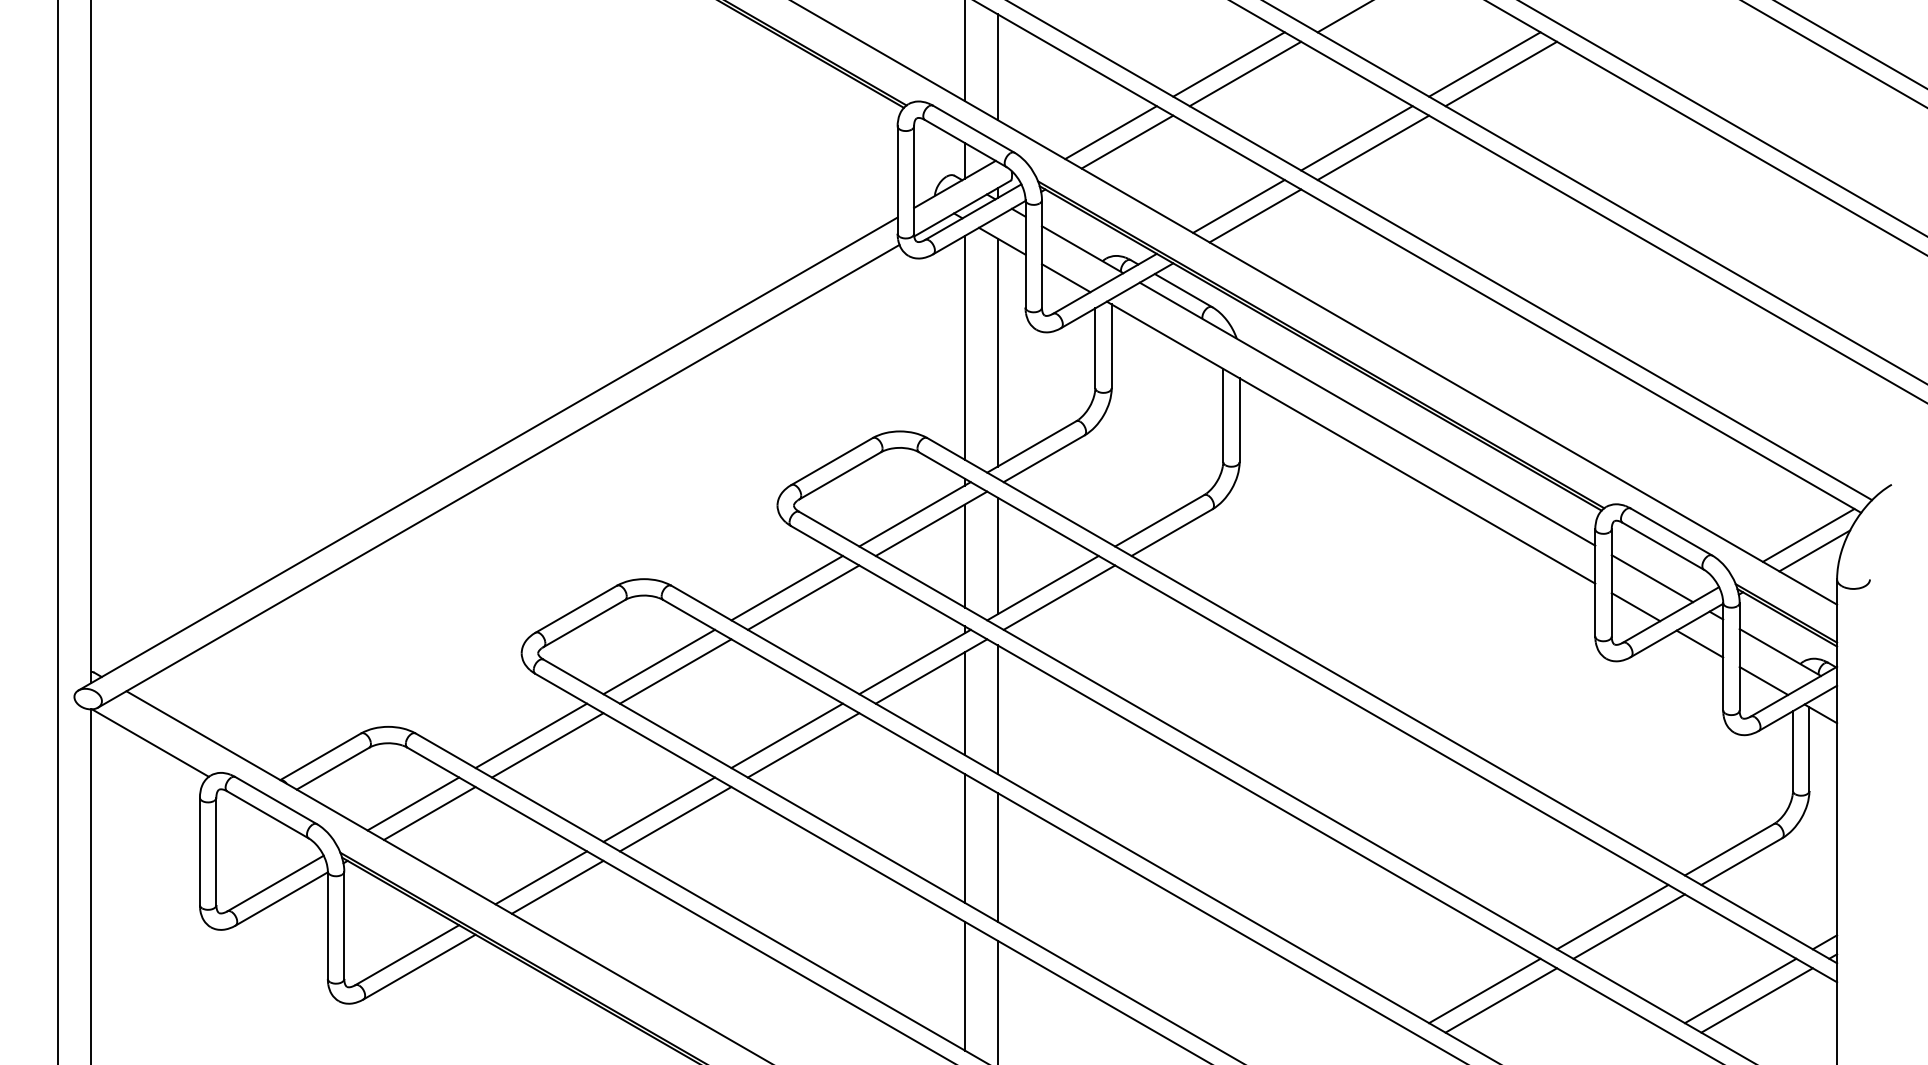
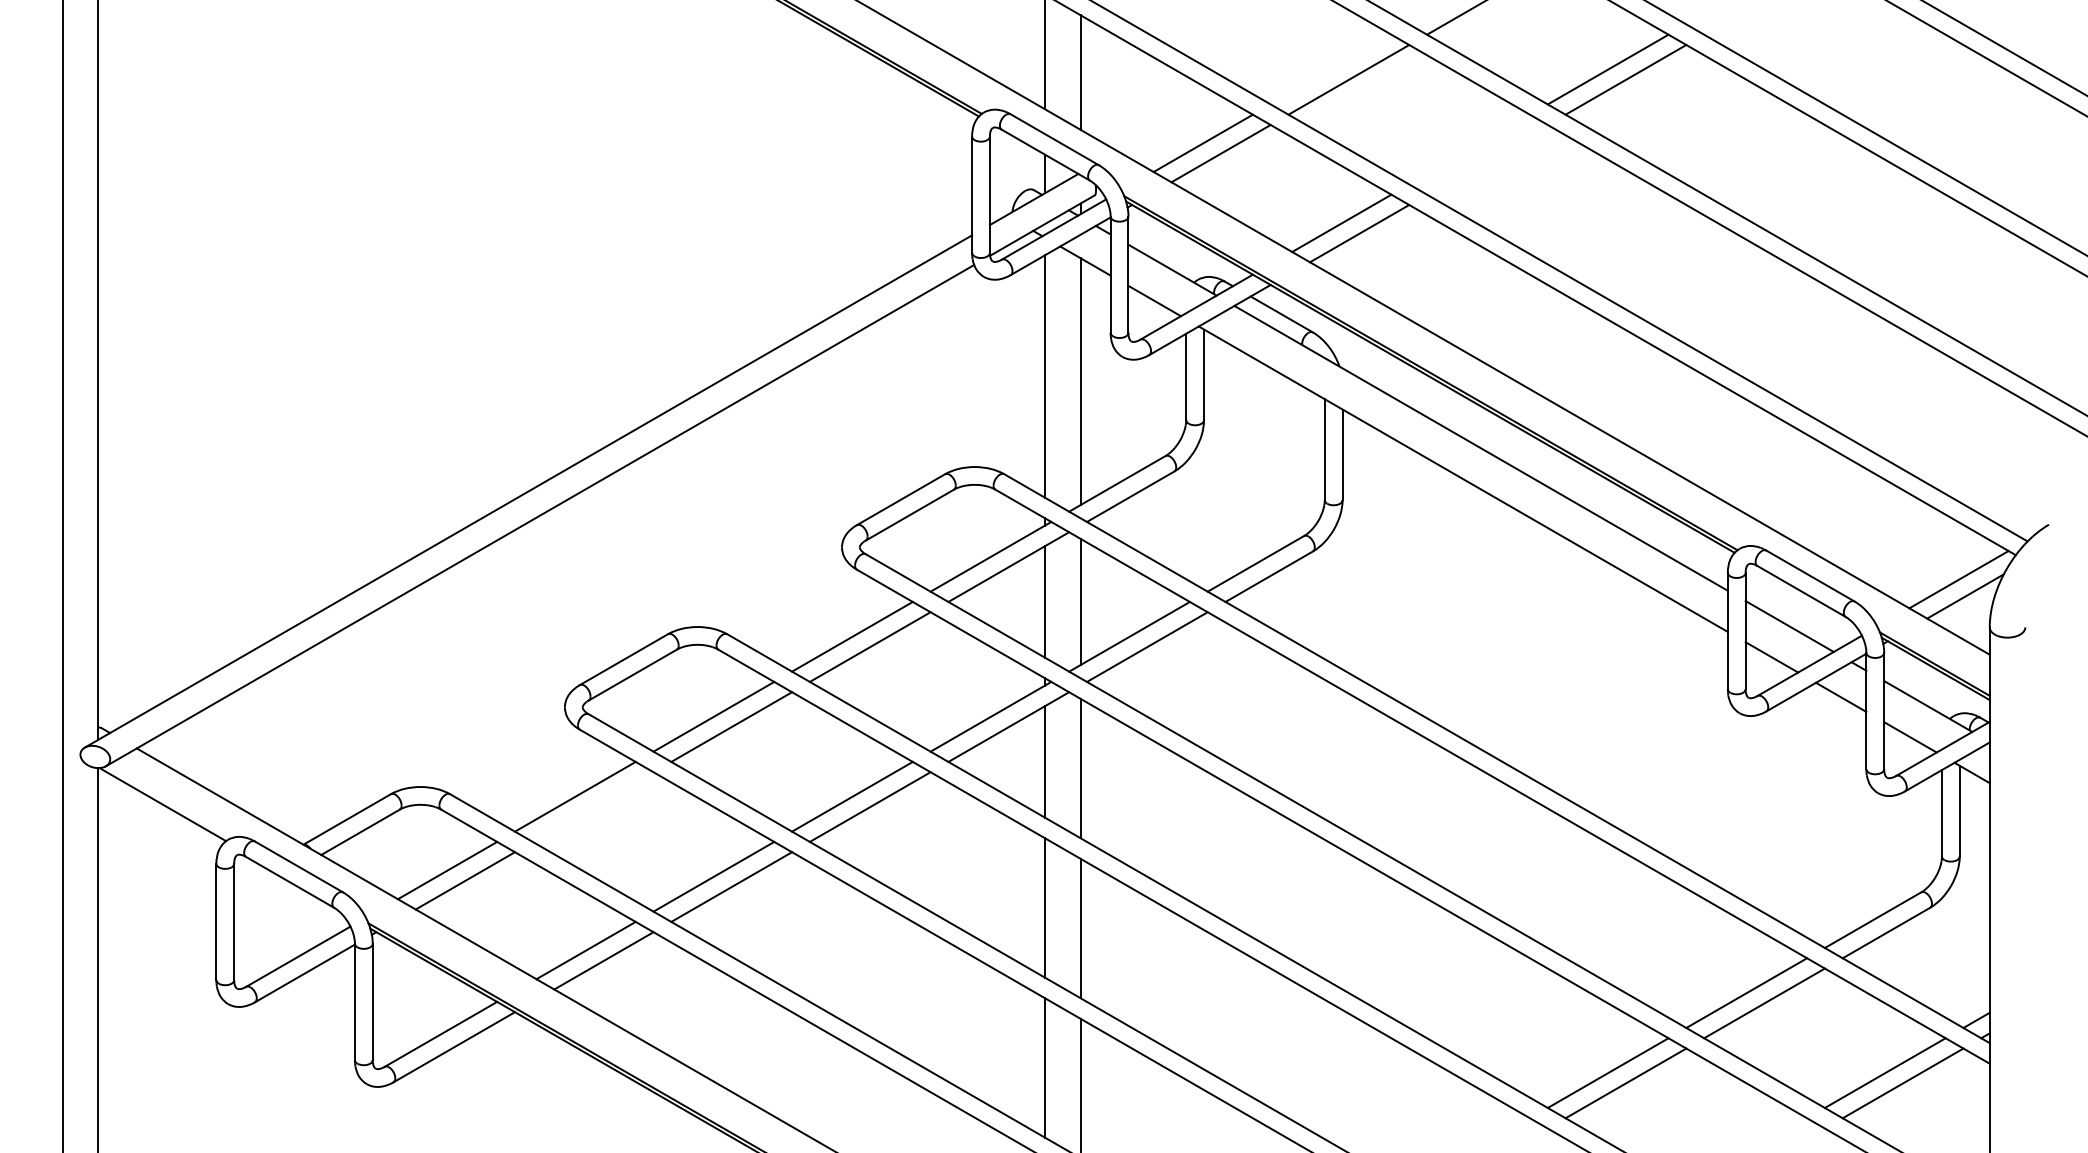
line: (1228, 64) -> (1330, 69), removed
line: (1356, 138) -> (1469, 149), removed
line: (1373, 147) -> (1487, 159), removed
line: (547, 744) -> (592, 806), removed

